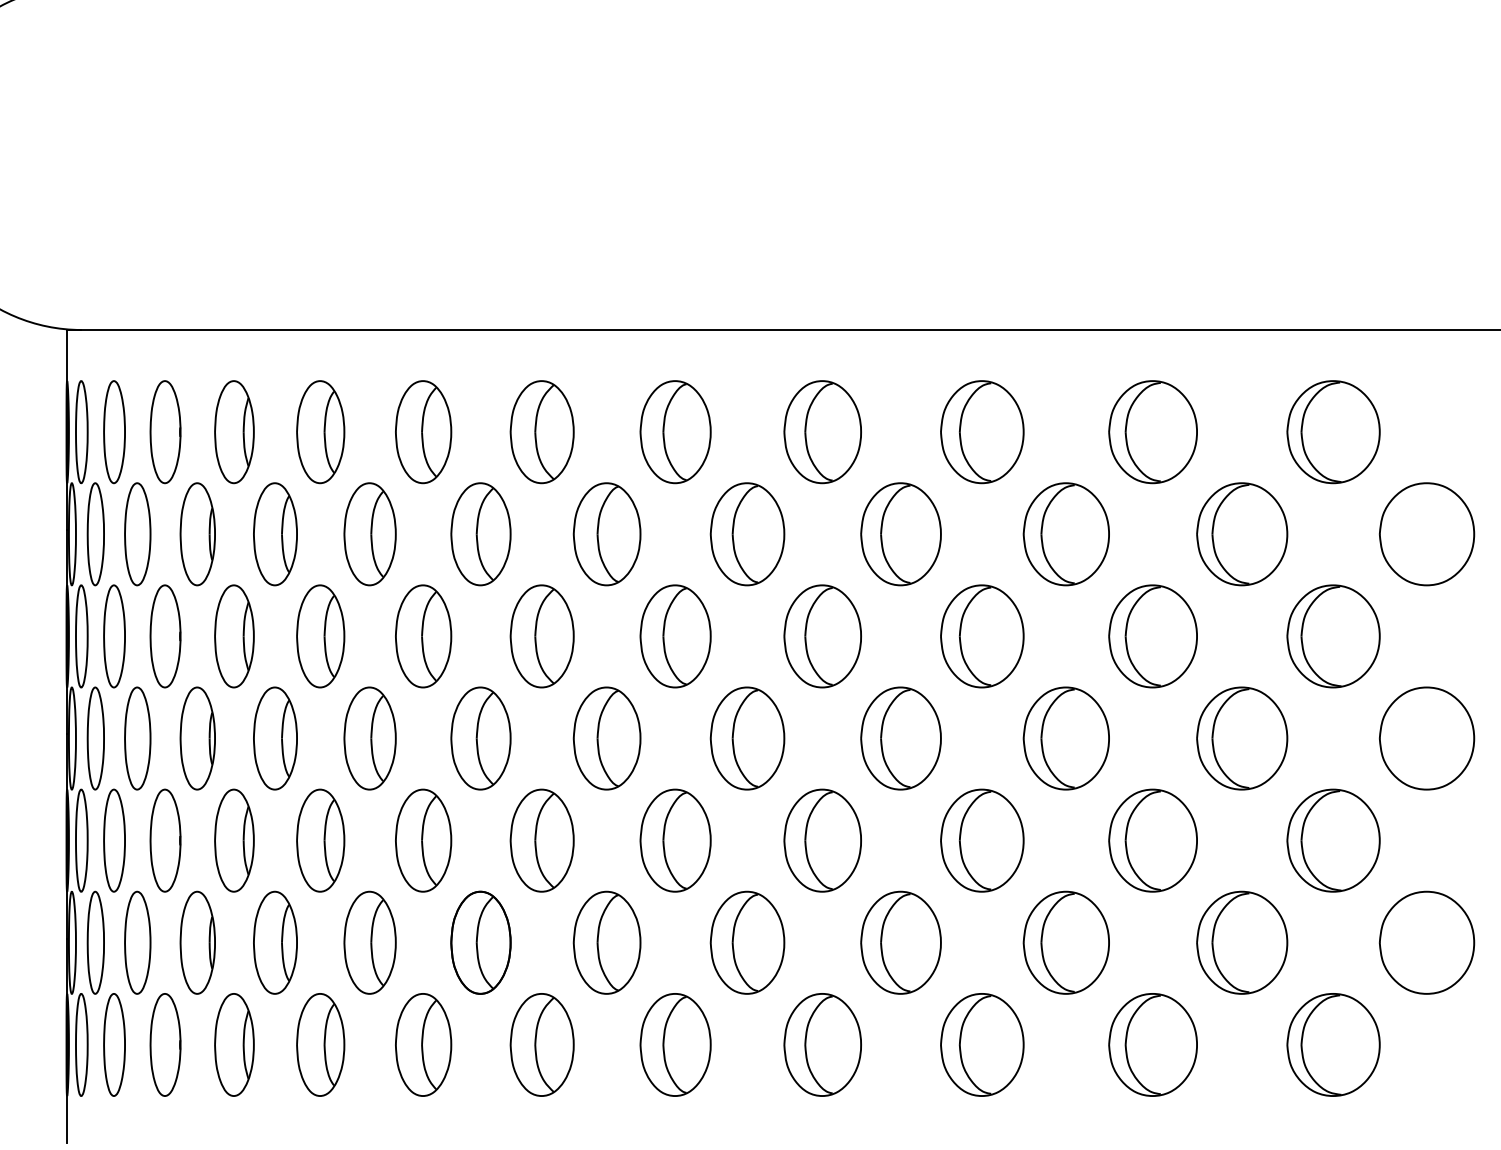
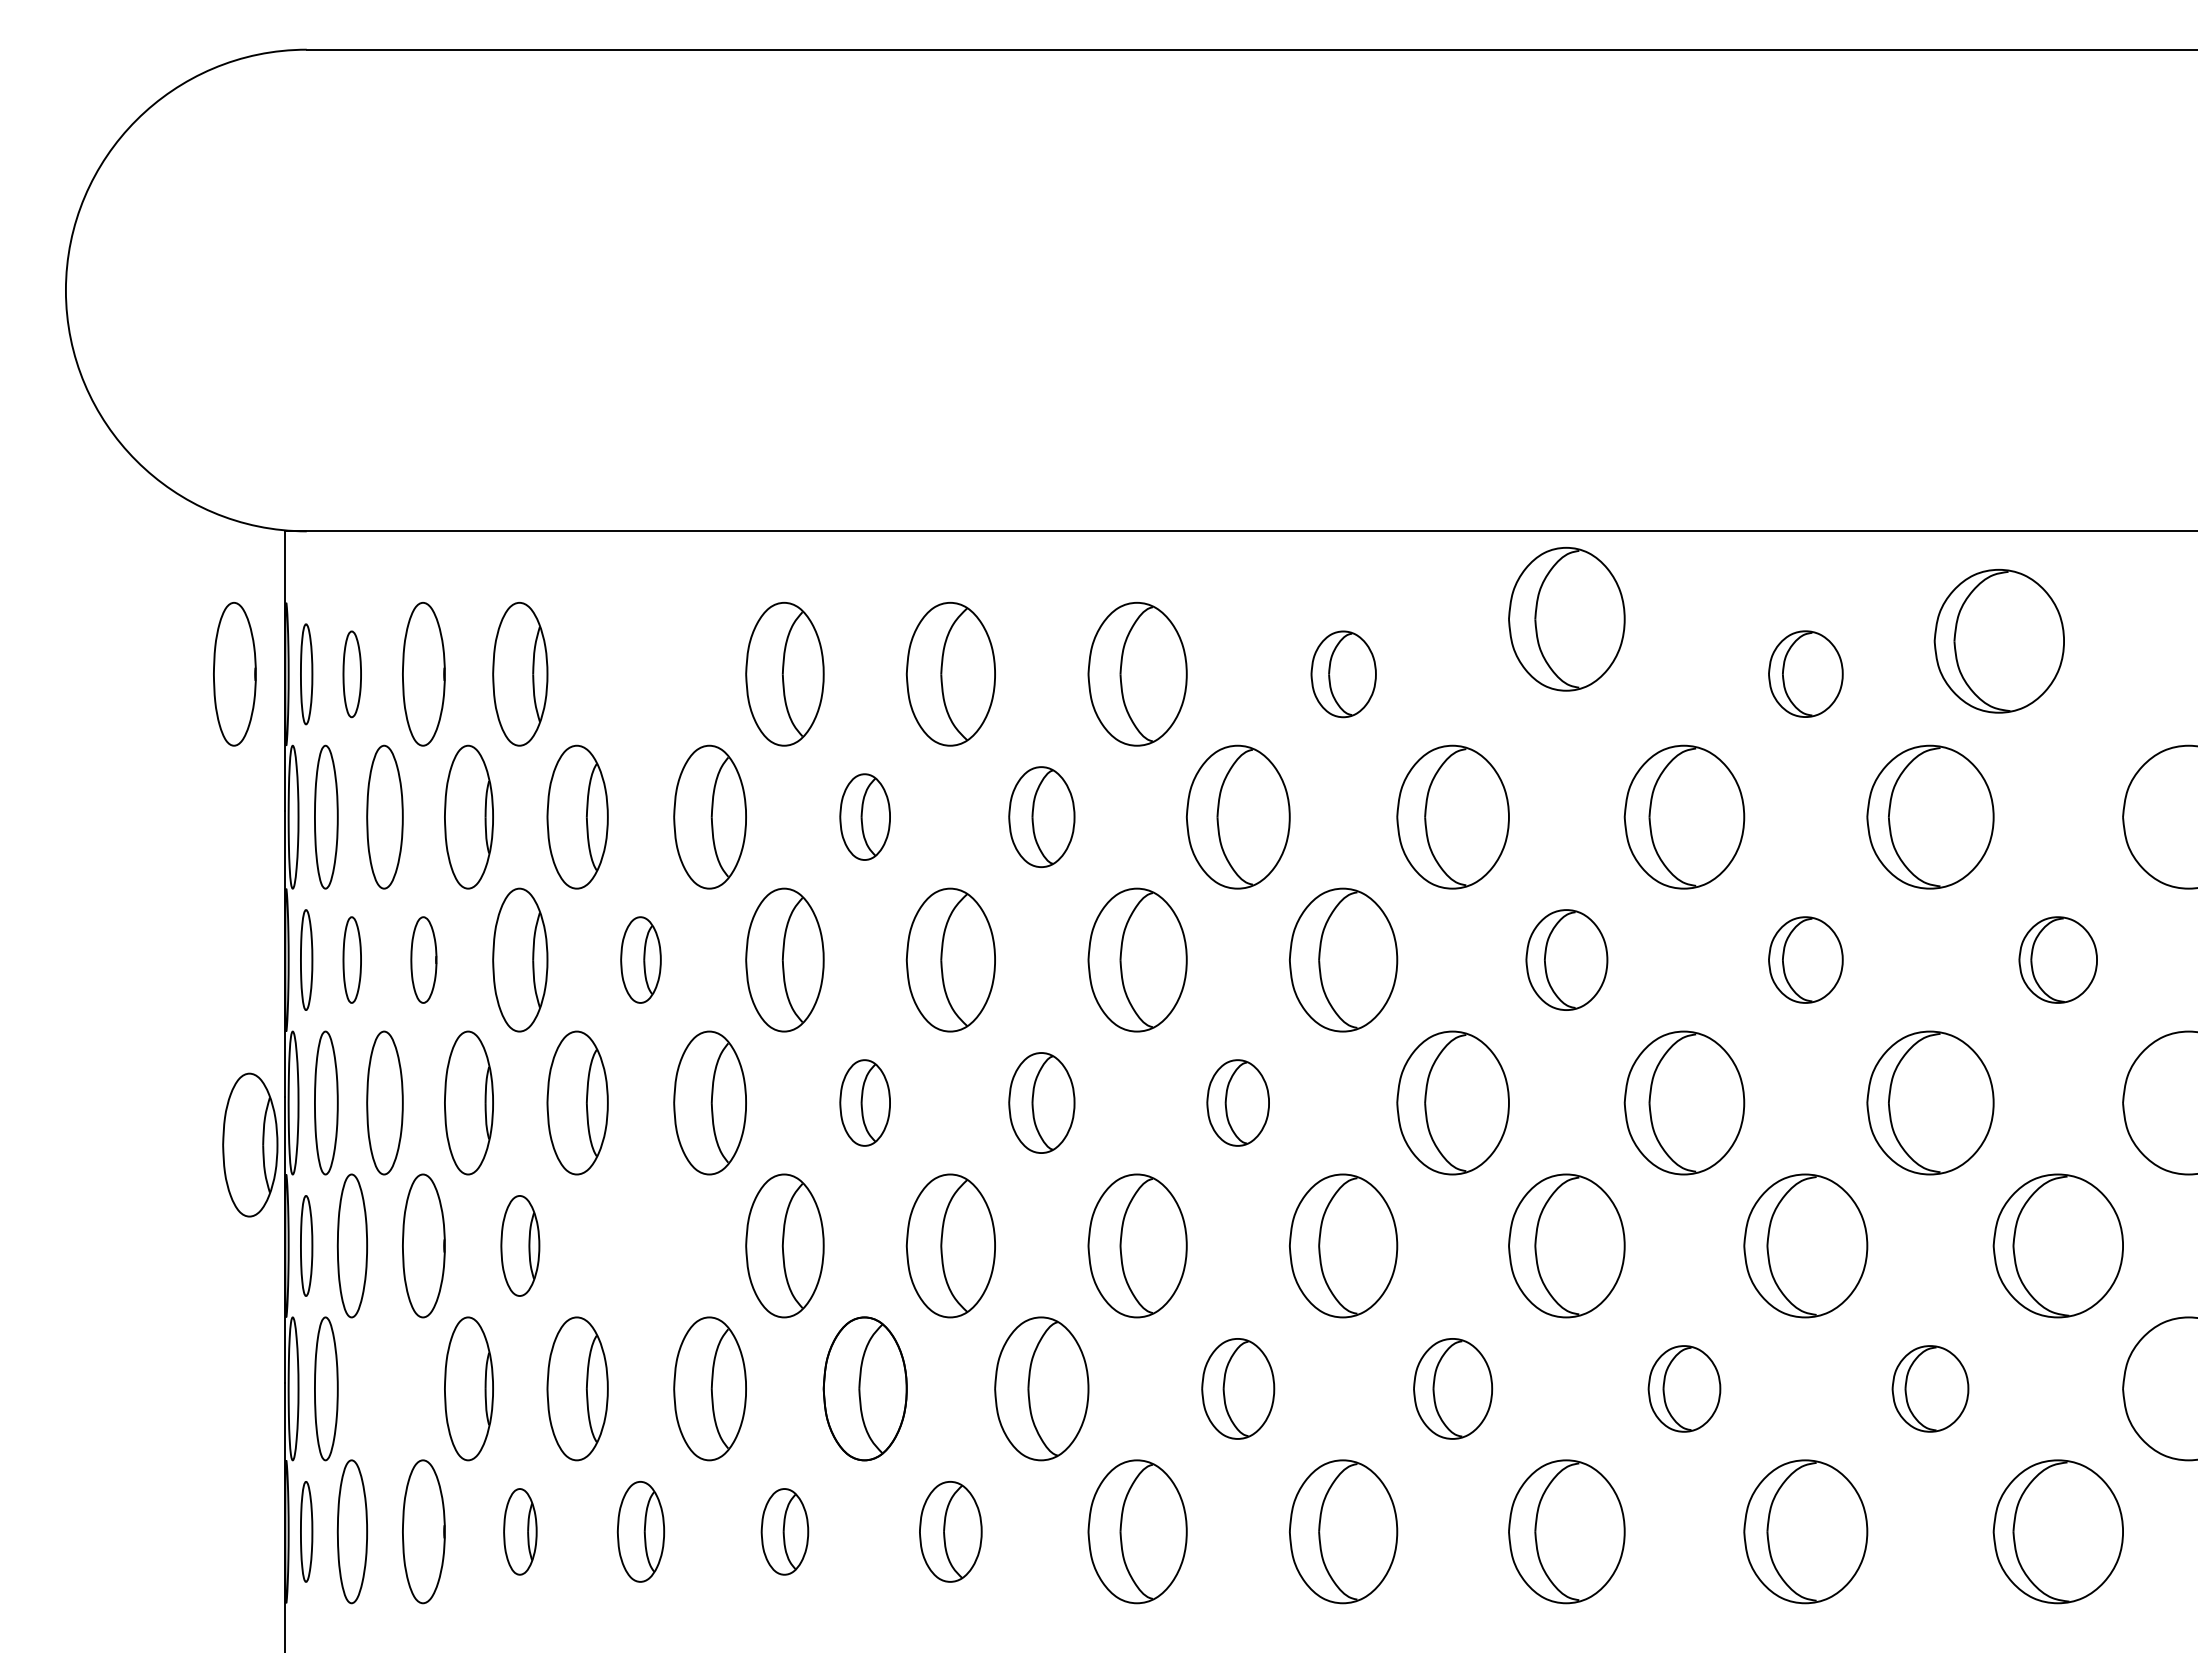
part: (982, 431) -> (1566, 618), moved
part: (1152, 431) -> (1805, 673), size x0.6
part: (1332, 431) -> (1998, 640), moved
part: (30, 432) -> (234, 674), added
part: (81, 432) -> (306, 674), size x0.7
part: (113, 432) -> (351, 674), size x0.6
part: (320, 432) -> (640, 674), removed
part: (822, 432) -> (1343, 674), size x0.6
part: (480, 533) -> (864, 816), size x0.6
part: (606, 533) -> (1041, 816), size x0.7
part: (81, 635) -> (306, 959), size x0.7
part: (113, 635) -> (351, 959), size x0.6
part: (165, 635) -> (423, 959), size x0.6
part: (320, 635) -> (640, 959), size x0.6
part: (982, 635) -> (1566, 959), size x0.7
part: (1152, 635) -> (1805, 959), size x0.6
part: (1332, 635) -> (2057, 959), size x0.6
part: (480, 738) -> (864, 1102), size x0.6
part: (606, 738) -> (1041, 1102), size x0.7
part: (746, 738) -> (1237, 1102), size x0.6
part: (41, 768) -> (250, 1144), added
part: (81, 840) -> (306, 1245), size x0.7
part: (234, 840) -> (520, 1245), size x0.7
part: (320, 840) -> (640, 1245), removed
part: (137, 942) -> (384, 1388), removed
part: (746, 942) -> (1237, 1388), size x0.7
part: (900, 942) -> (1452, 1388), size x0.7
part: (1066, 942) -> (1684, 1388), size x0.6
part: (1242, 942) -> (1930, 1388), size x0.6
part: (81, 1044) -> (306, 1531), size x0.7
part: (234, 1044) -> (520, 1531), size x0.6
part: (320, 1044) -> (640, 1531), size x0.7
part: (423, 1044) -> (784, 1531), size x0.6
part: (541, 1044) -> (950, 1531), size x0.7

